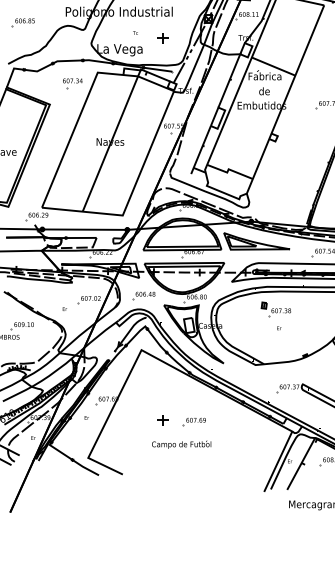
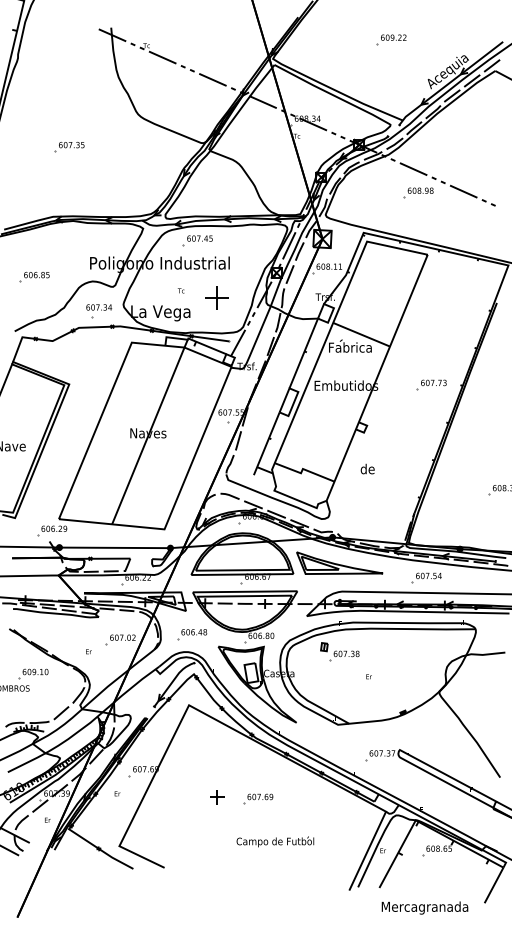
part: (163, 38) -> (217, 297), size x1.6
part: (73, 84) -> (99, 311), moved
text: (264, 90) -> (367, 468), moved
part: (275, 308) -> (339, 651), moved
text: (181, 444) -> (275, 841), moved

